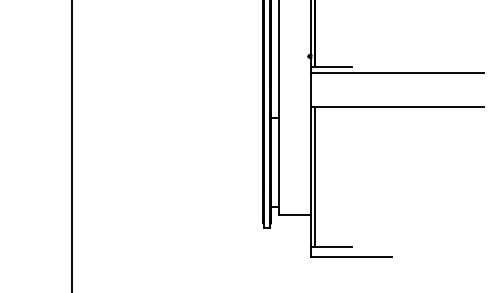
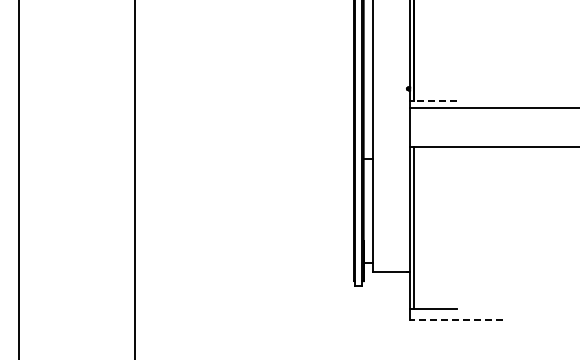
line: (333, 67) -> (435, 101), solid -> dashed
line: (351, 257) -> (456, 320), solid -> dashed

